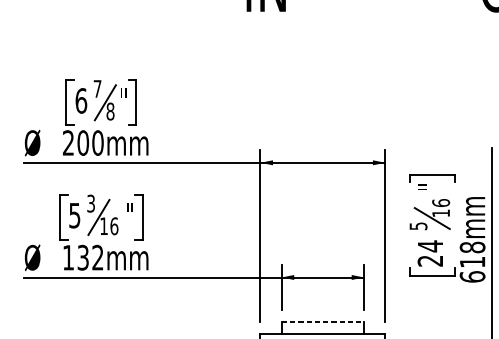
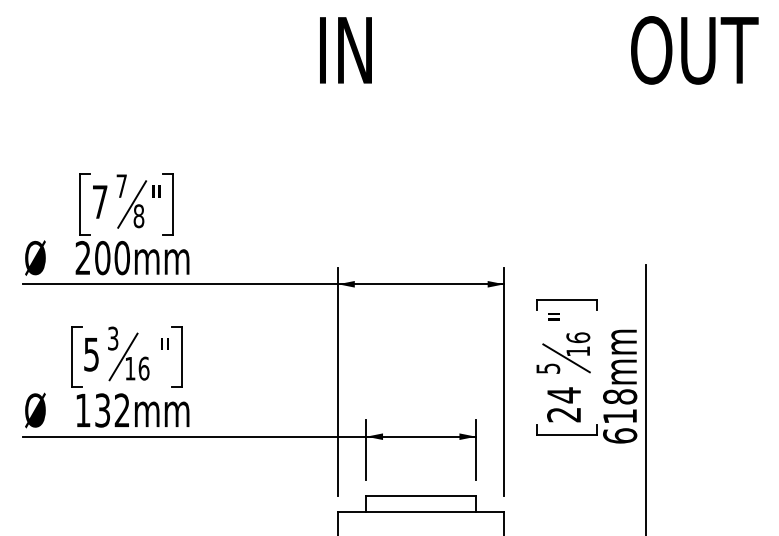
text: (80, 101) -> (99, 202), 6 -> 7
line: (323, 322) -> (421, 496), dashed -> solid

